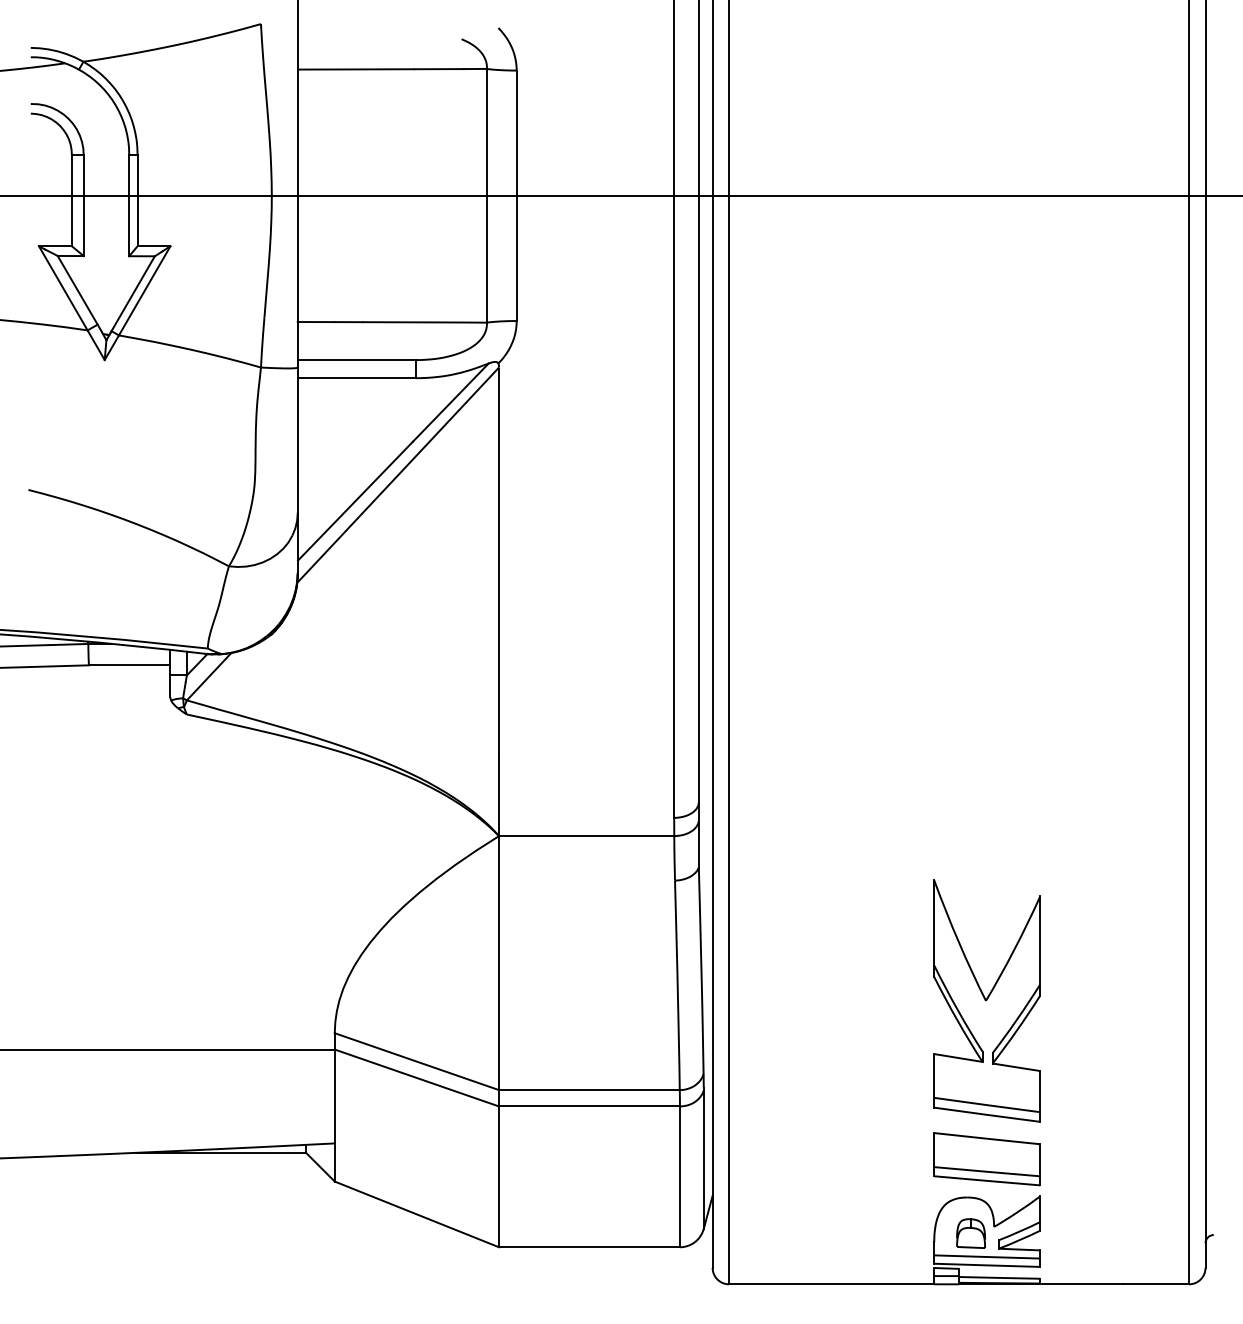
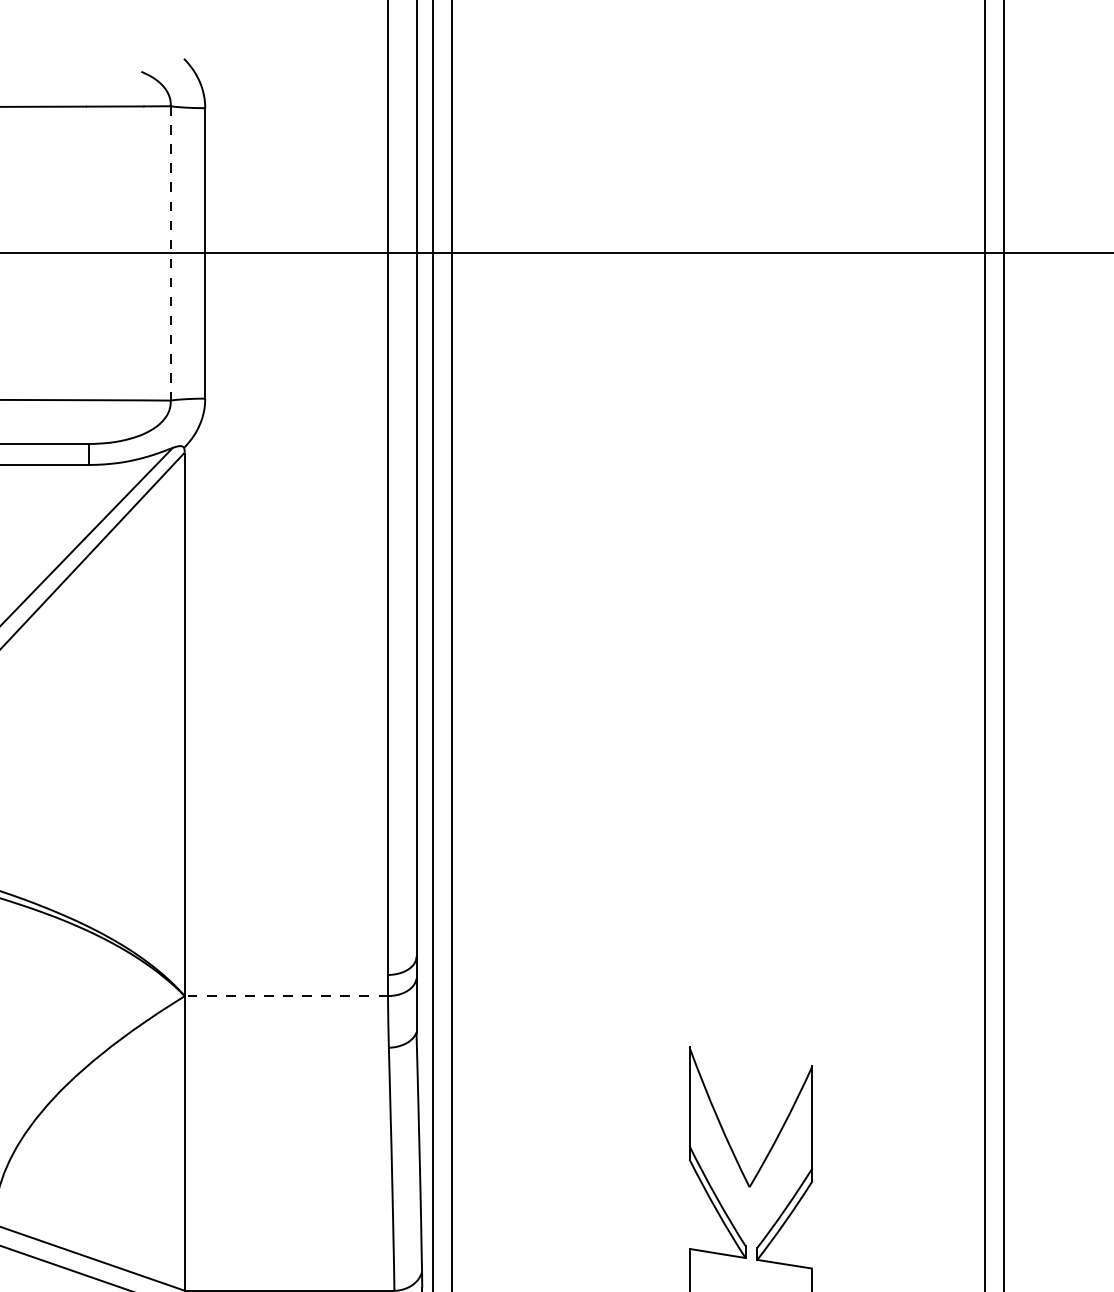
line: (486, 195) -> (170, 253), solid -> dashed
line: (586, 836) -> (286, 996), solid -> dashed

